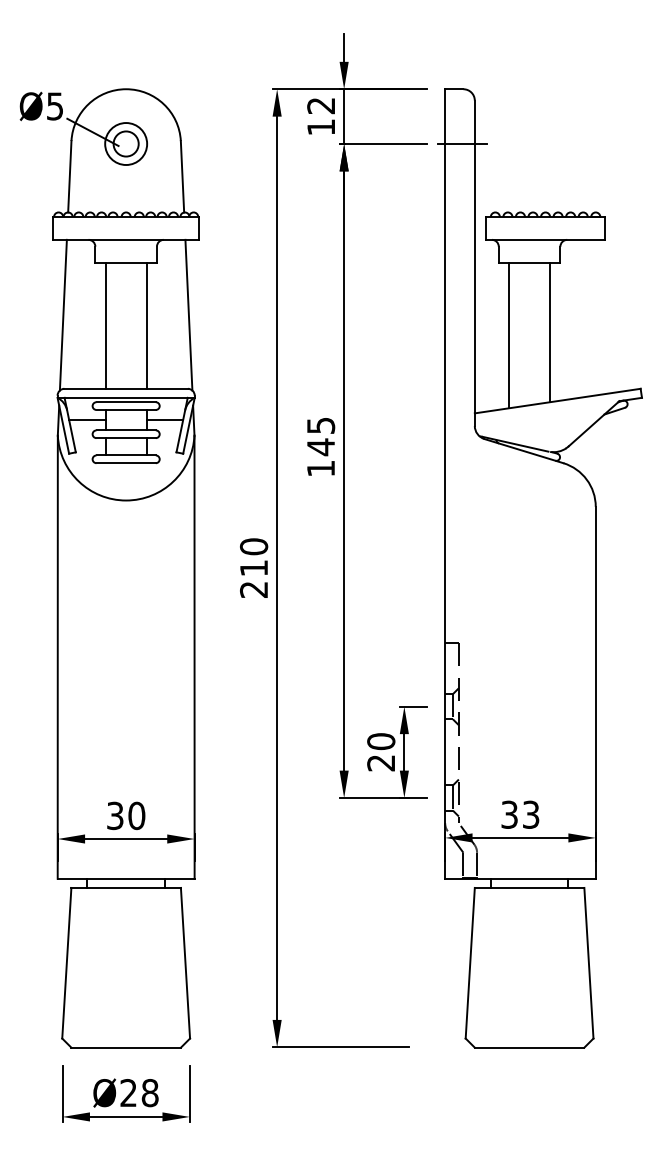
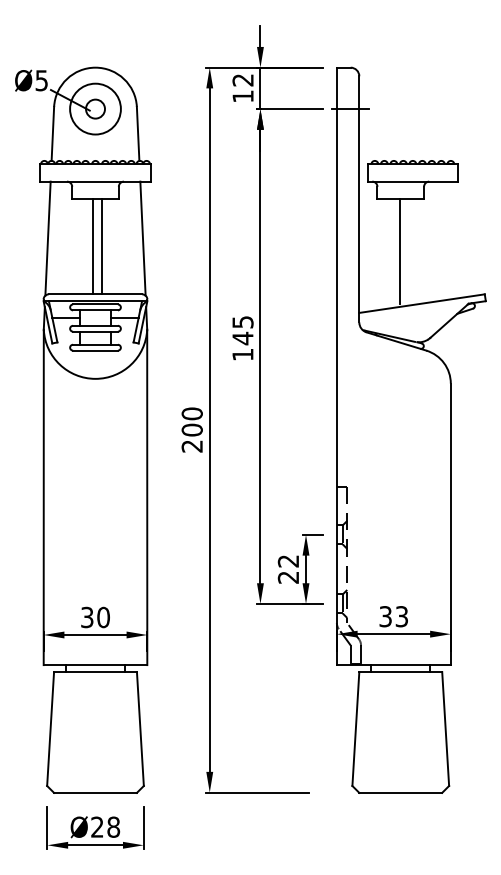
circle: (126, 144) -> (95, 109), size x1.6
line: (105, 325) -> (101, 246), moved
line: (147, 325) -> (93, 246), moved
line: (550, 332) -> (400, 251), moved
line: (509, 334) -> (385, 253), removed
text: (253, 567) -> (191, 429), 210 -> 200
text: (381, 740) -> (288, 560), 20 -> 22

